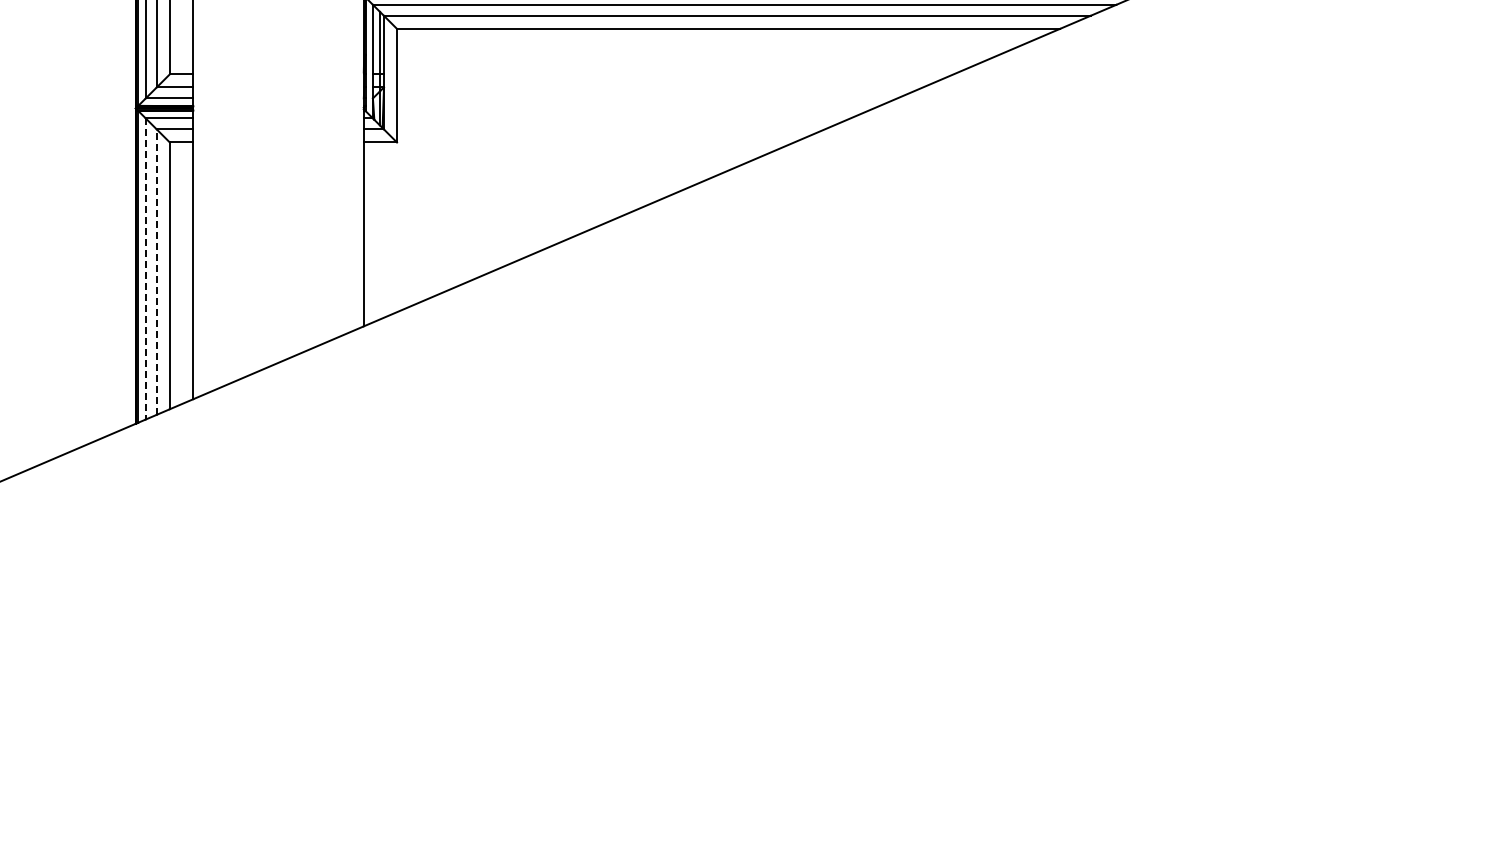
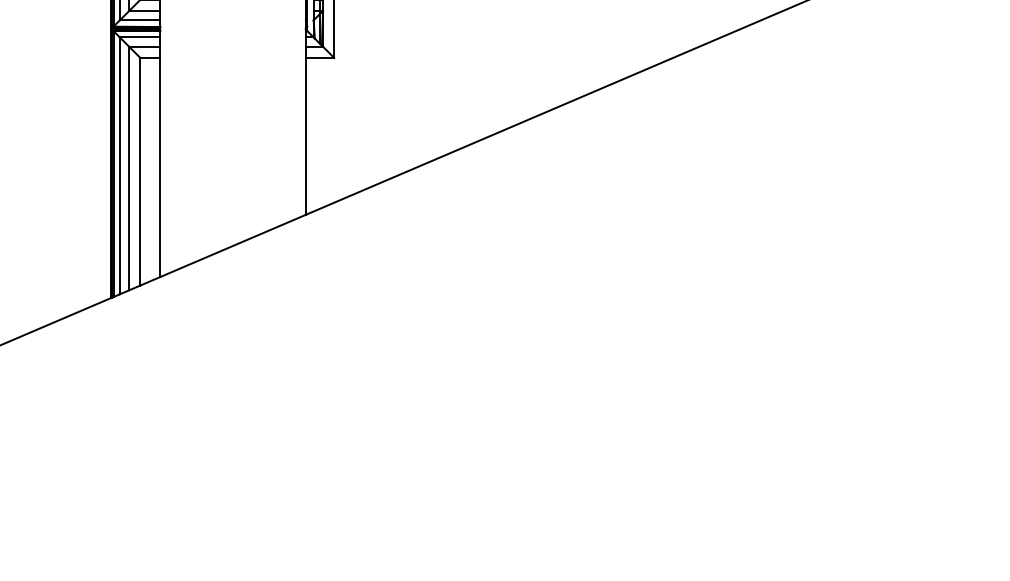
line: (145, 268) -> (119, 165), dashed -> solid
line: (156, 272) -> (128, 168), dashed -> solid

